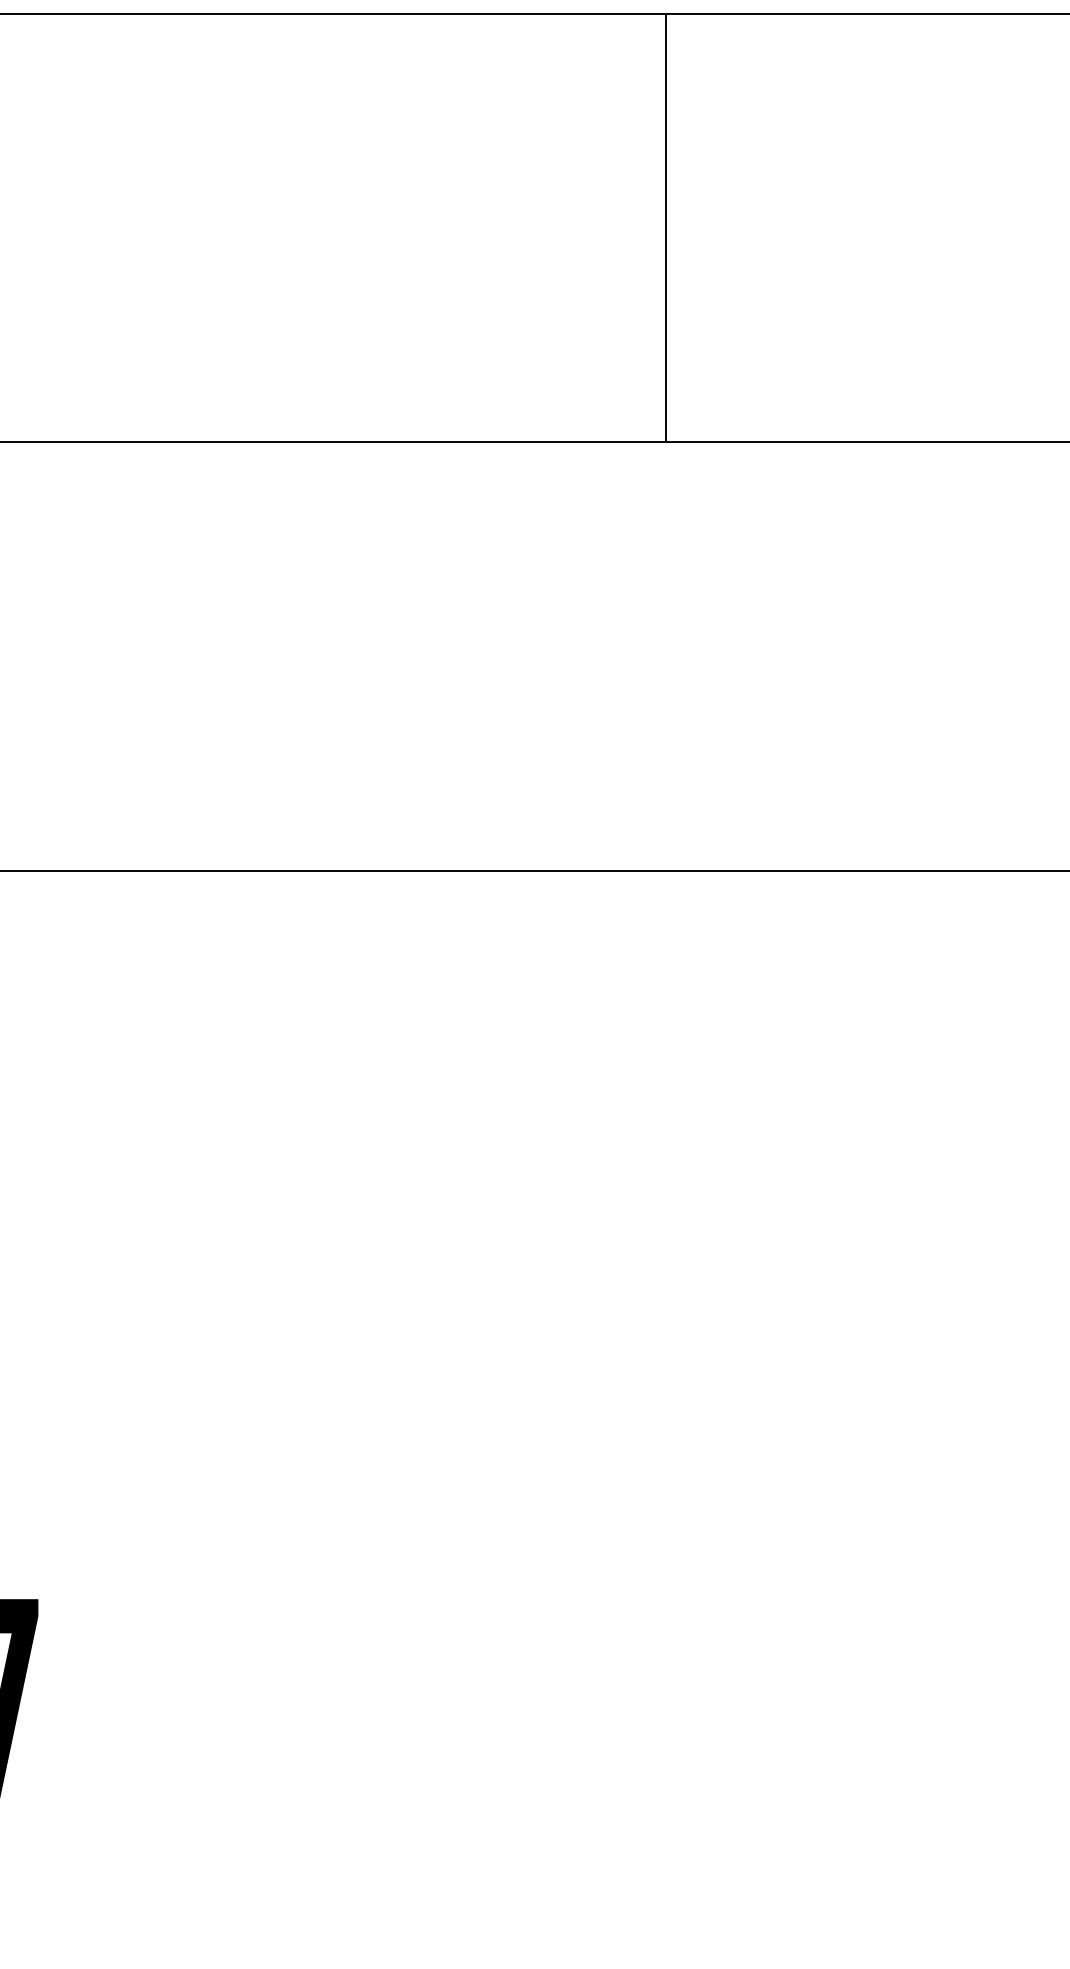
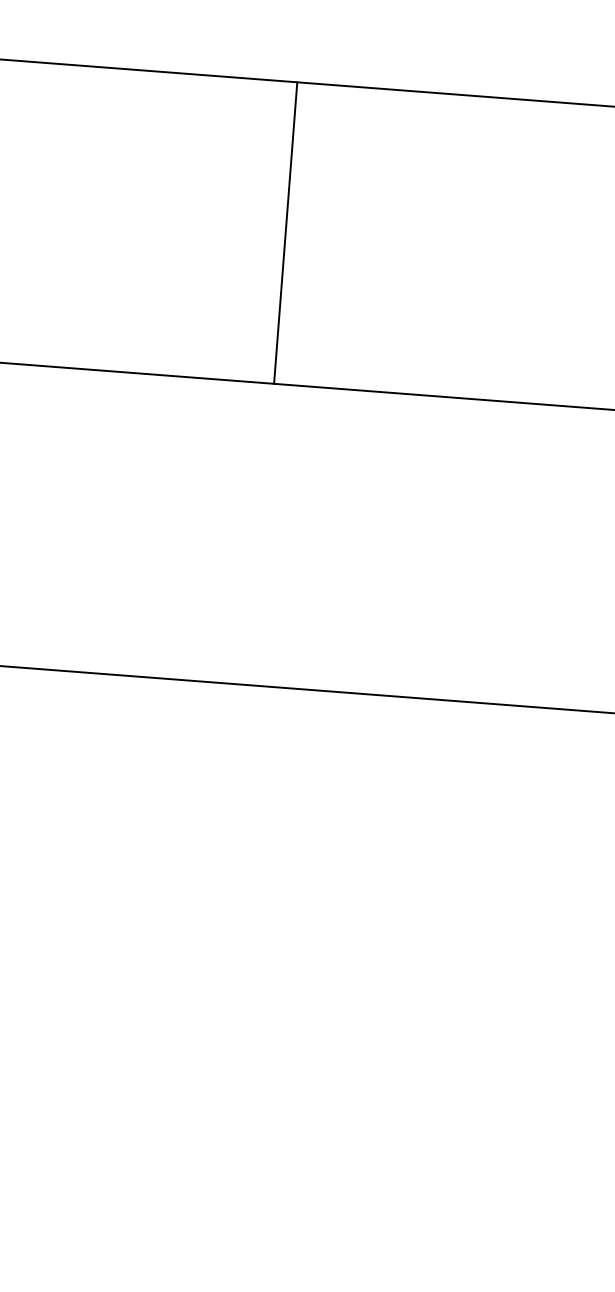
line: (665, 227) -> (285, 232), moved

